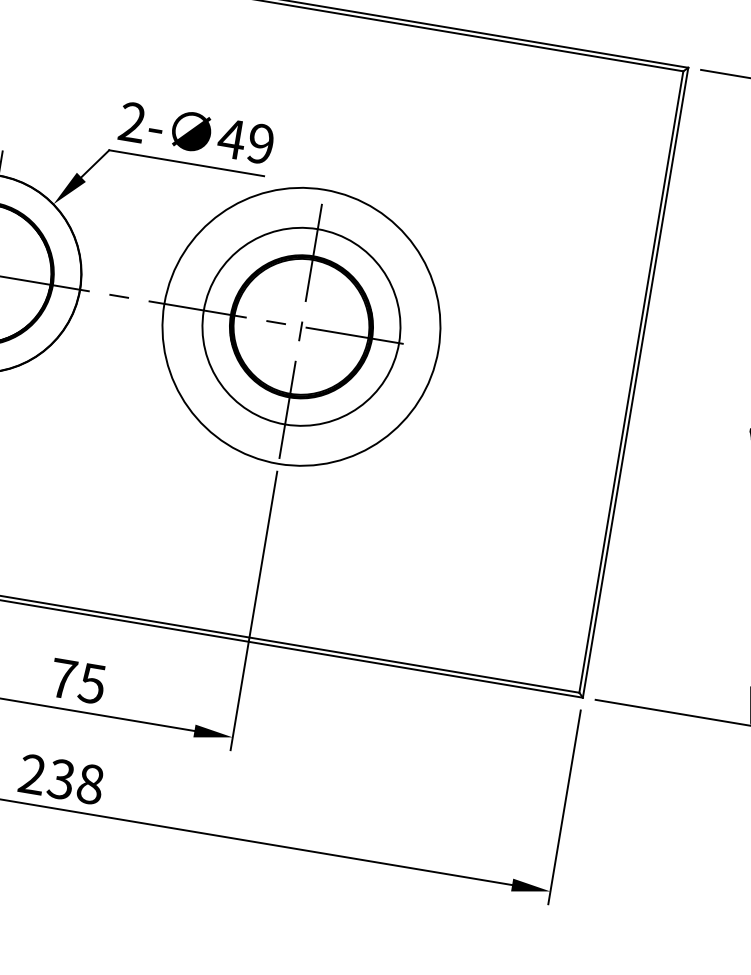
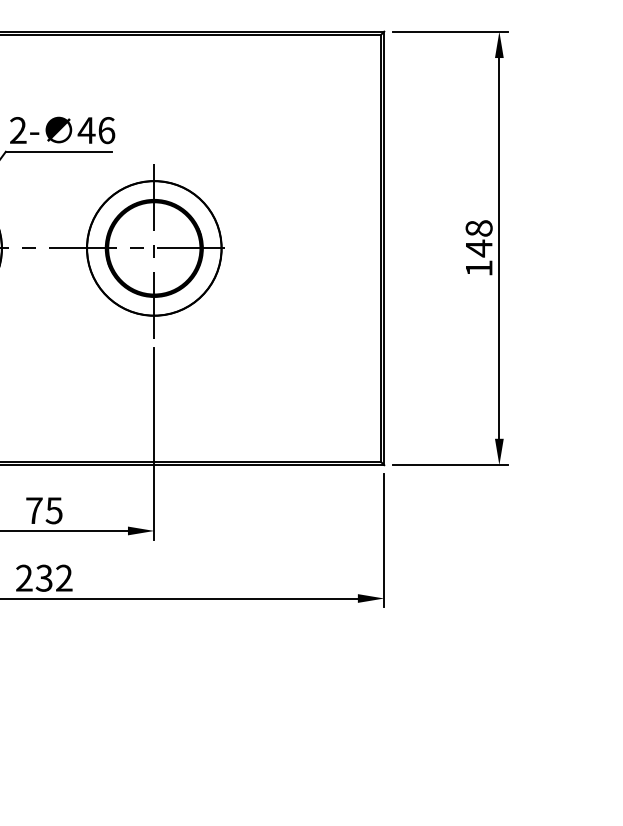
text: (260, 143) -> (106, 130), 49 -> 46
circle: (300, 326) -> (153, 248), size x0.71
text: (90, 783) -> (64, 577), 238 -> 232

